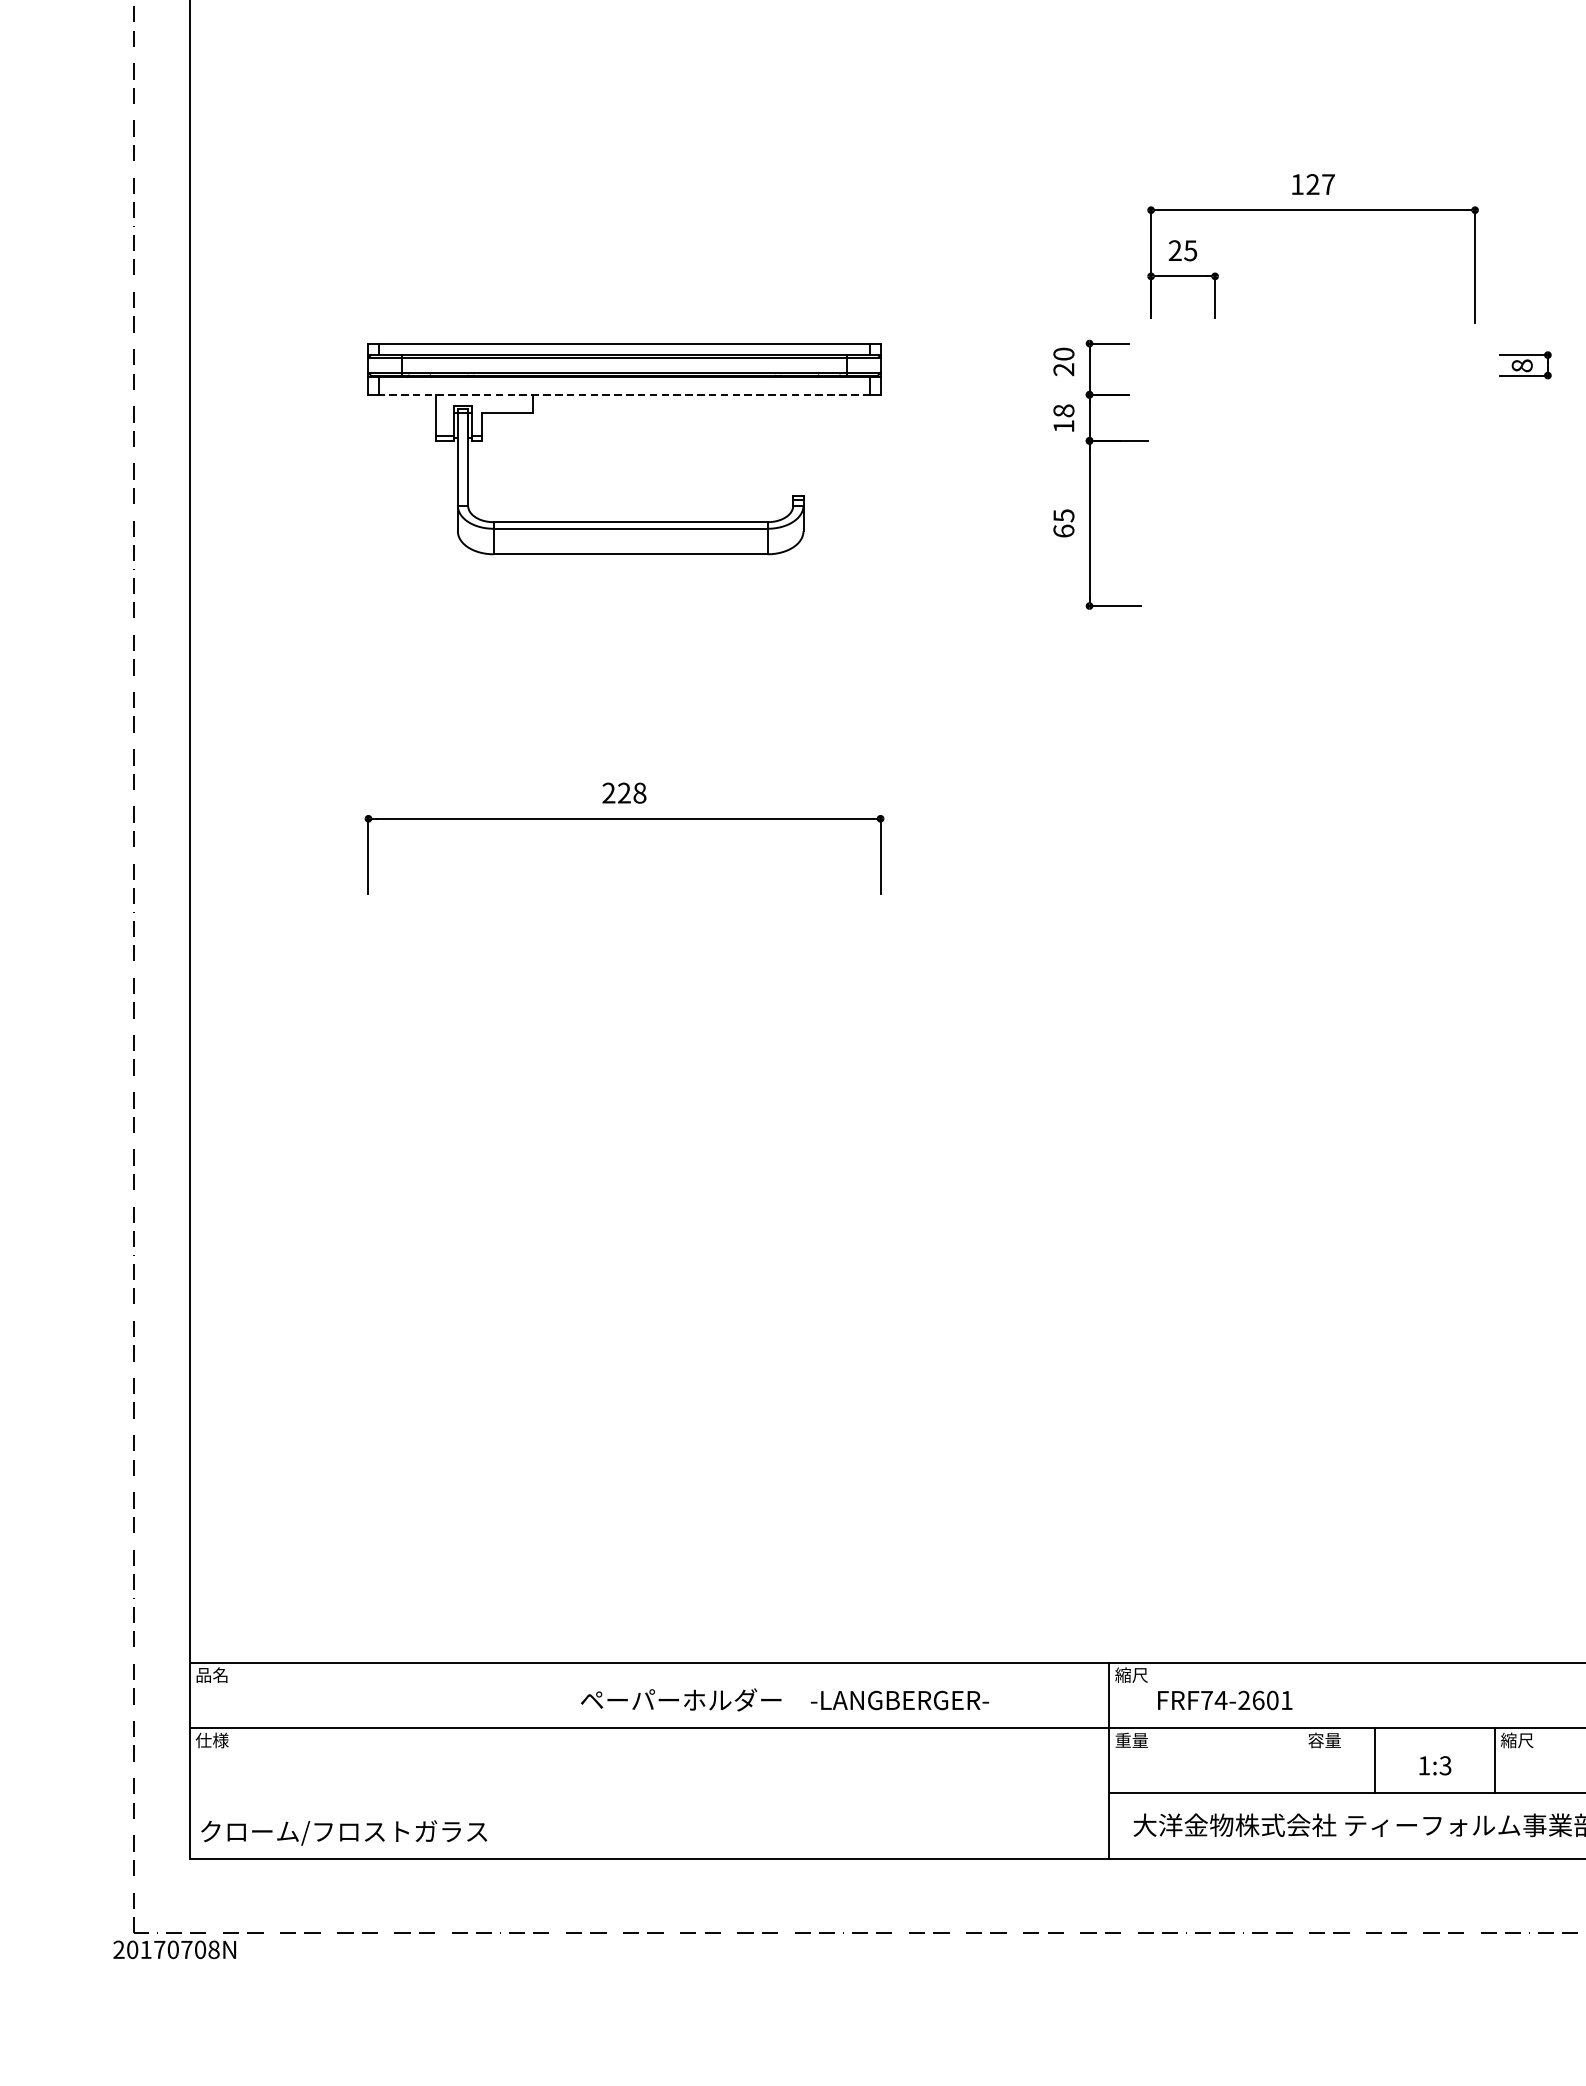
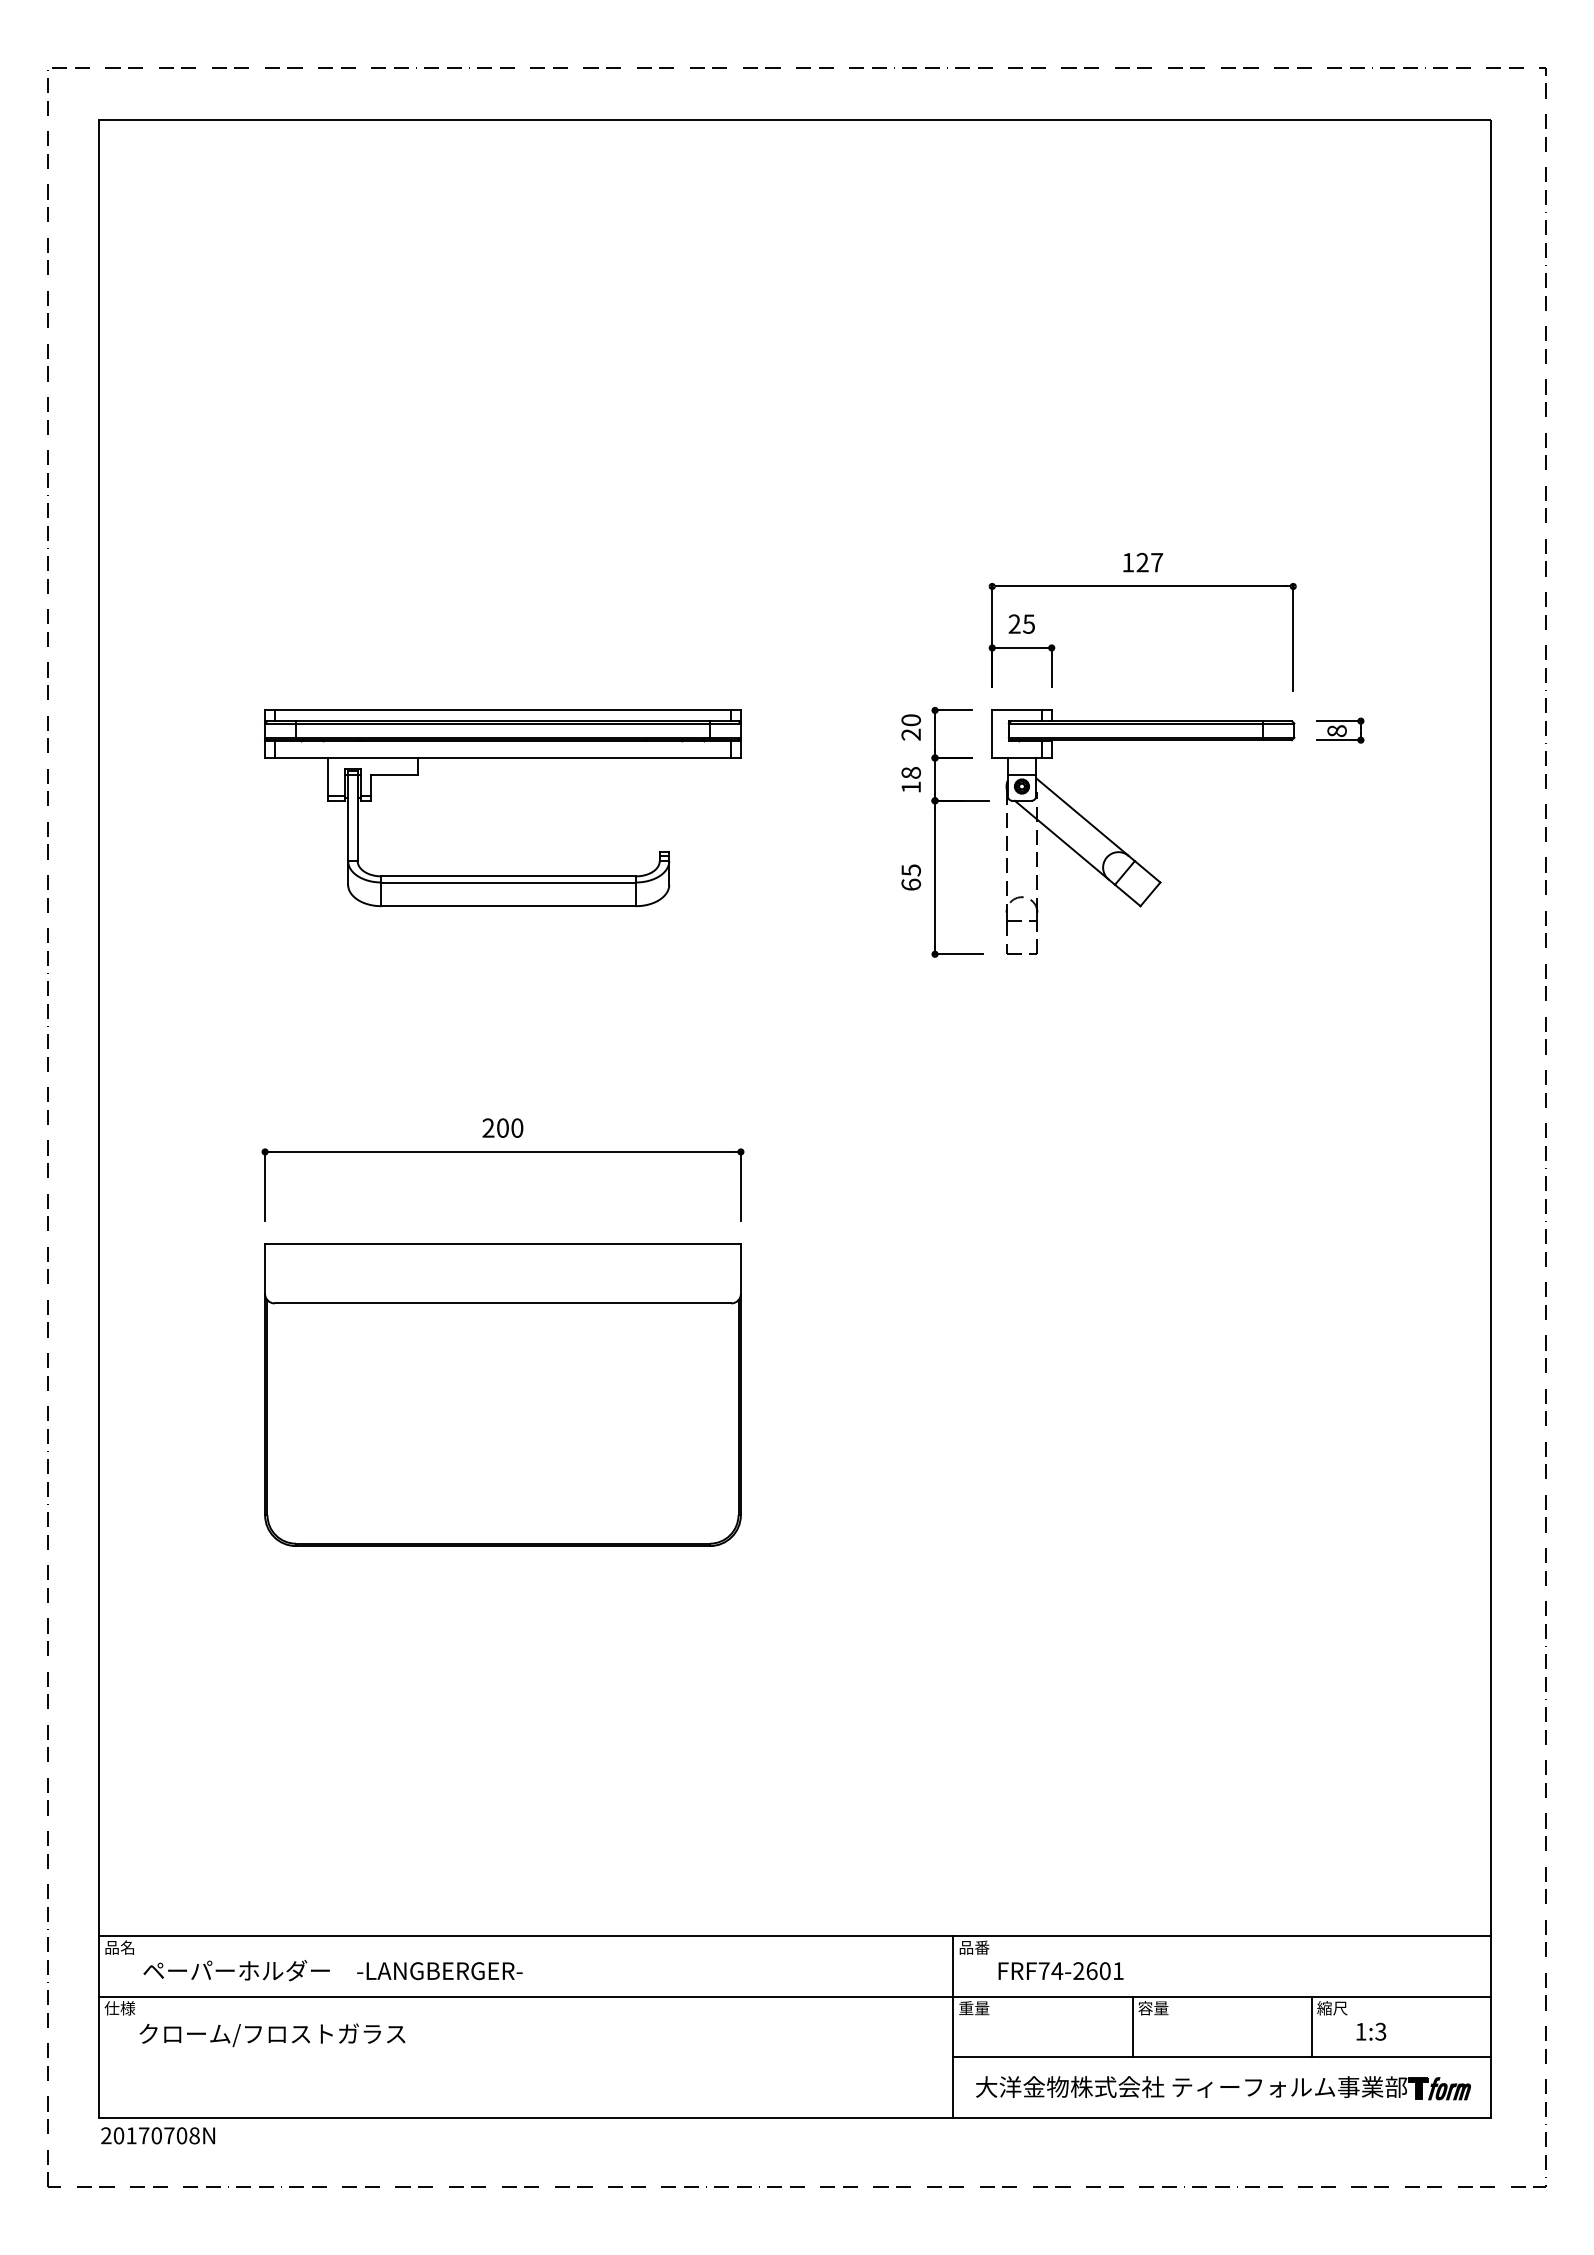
line: (623, 395) -> (502, 758), dashed -> solid
part: (1295, 496) -> (1126, 852), added
text: (632, 792) -> (510, 1127), 228 -> 200
part: (623, 1079) -> (502, 1394), added
text: (1132, 1675) -> (974, 1947), 縮尺 -> 品番
text: (784, 1699) -> (332, 1970), moved
line: (1375, 1760) -> (1132, 2026), moved
text: (1435, 1765) -> (1371, 2031), moved
text: (344, 1833) -> (272, 2035), moved
text: (175, 1949) -> (158, 2135), moved

